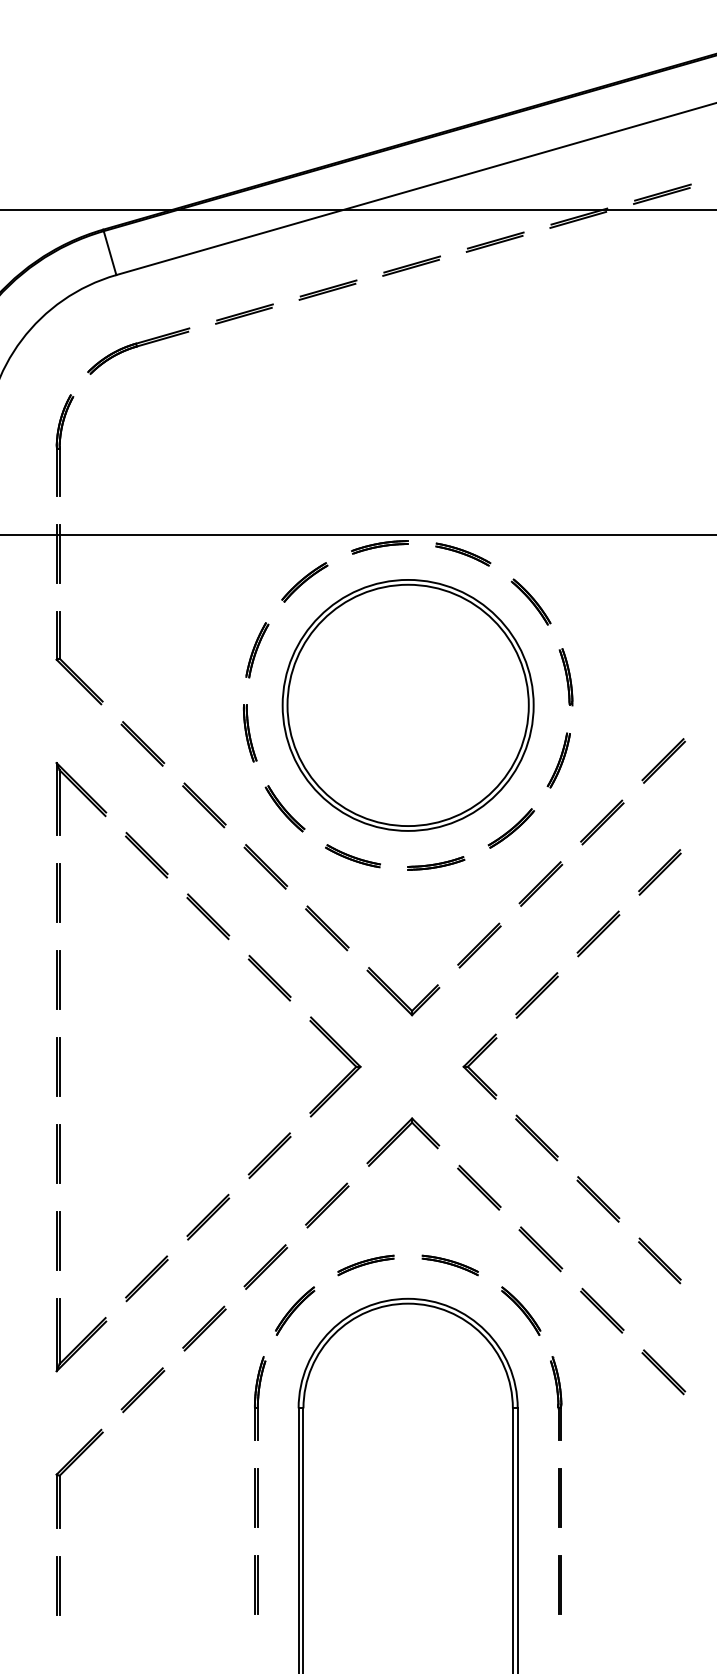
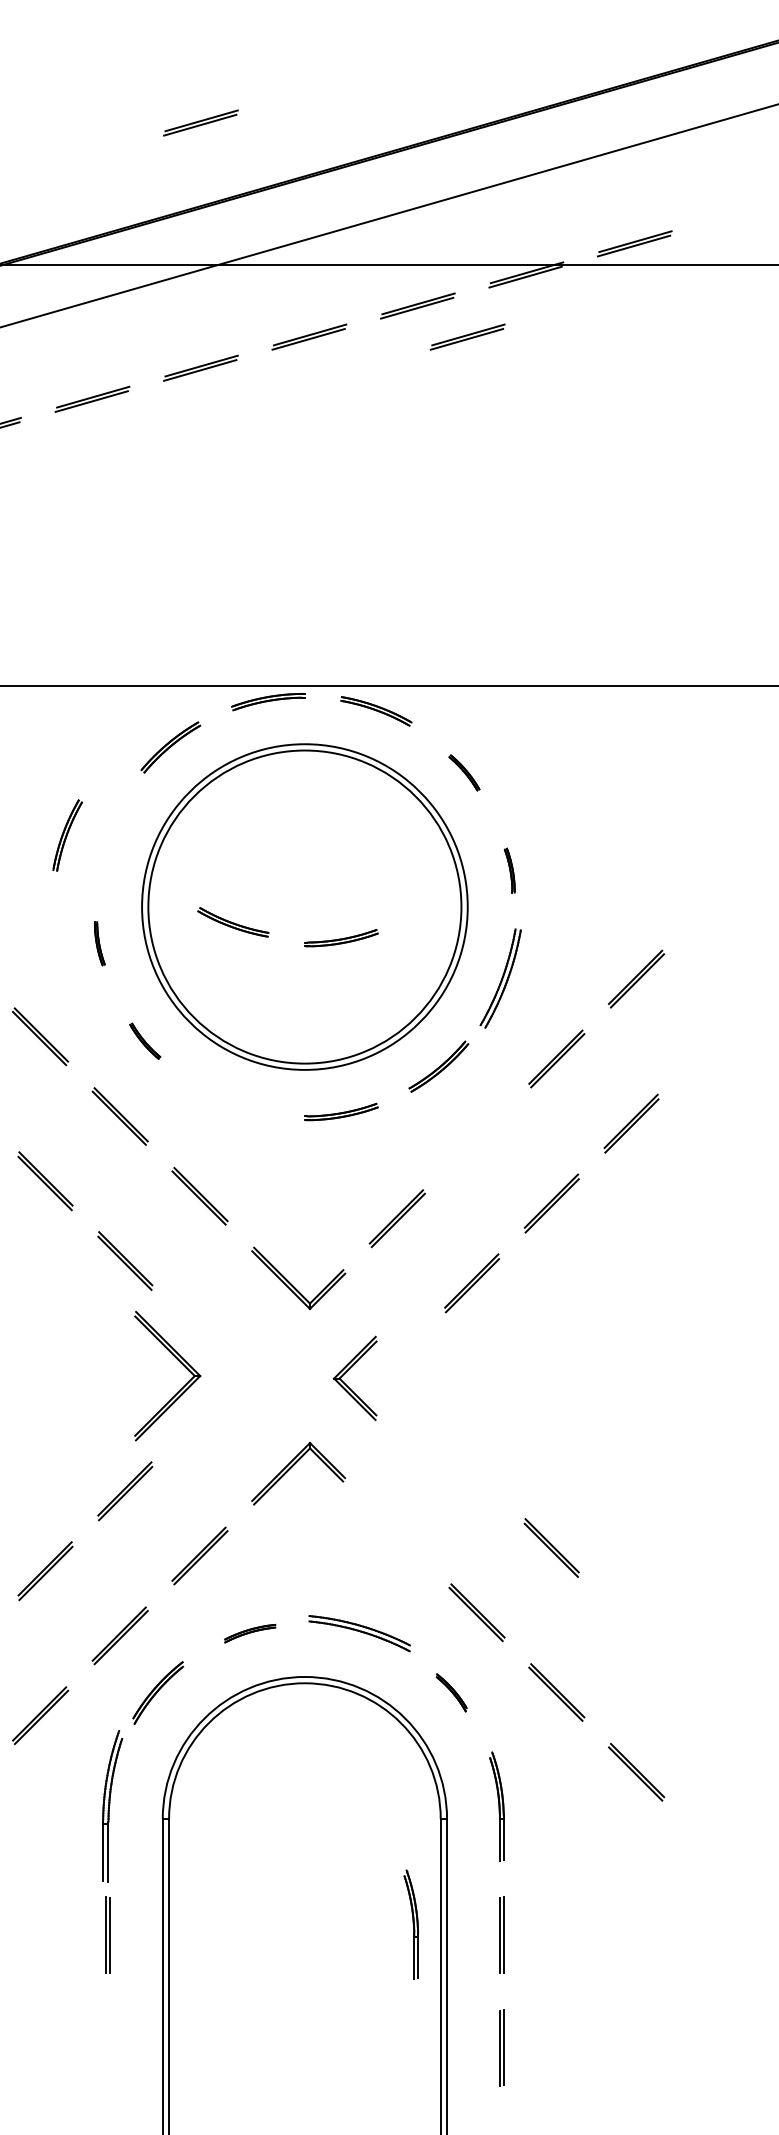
part: (327, 100) -> (200, 122), added
part: (533, 265) -> (467, 336), added
part: (530, 601) -> (463, 772), size x0.6
part: (257, 650) -> (67, 835), moved
part: (565, 677) -> (509, 870), size x0.6
part: (436, 729) -> (341, 938), added
part: (249, 733) -> (99, 943), size x0.6
part: (558, 760) -> (499, 978), size x1.4
part: (284, 808) -> (144, 1040), size x0.6
part: (352, 856) -> (232, 922), moved
part: (540, 883) -> (476, 1138), removed
part: (344, 1056) -> (179, 1362), moved
part: (474, 1061) -> (348, 1371), moved
part: (536, 1137) -> (471, 1467), removed
part: (479, 1187) -> (397, 1532), removed
part: (659, 1260) -> (631, 1627), removed
part: (365, 1265) -> (249, 1633), size x0.7
part: (449, 1265) -> (358, 1633), size x1.4
part: (521, 1310) -> (451, 1692), size x0.6
part: (260, 1398) -> (113, 1806), size x1.4
part: (490, 1489) -> (411, 1924), added
line: (255, 1584) -> (106, 2047), removed

